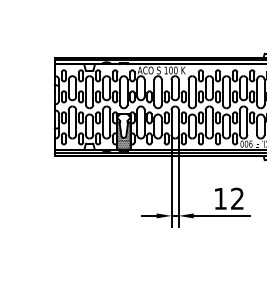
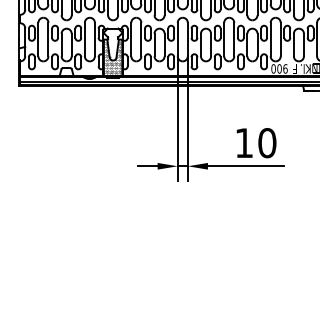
text: (237, 198) -> (267, 142), 12 -> 10

